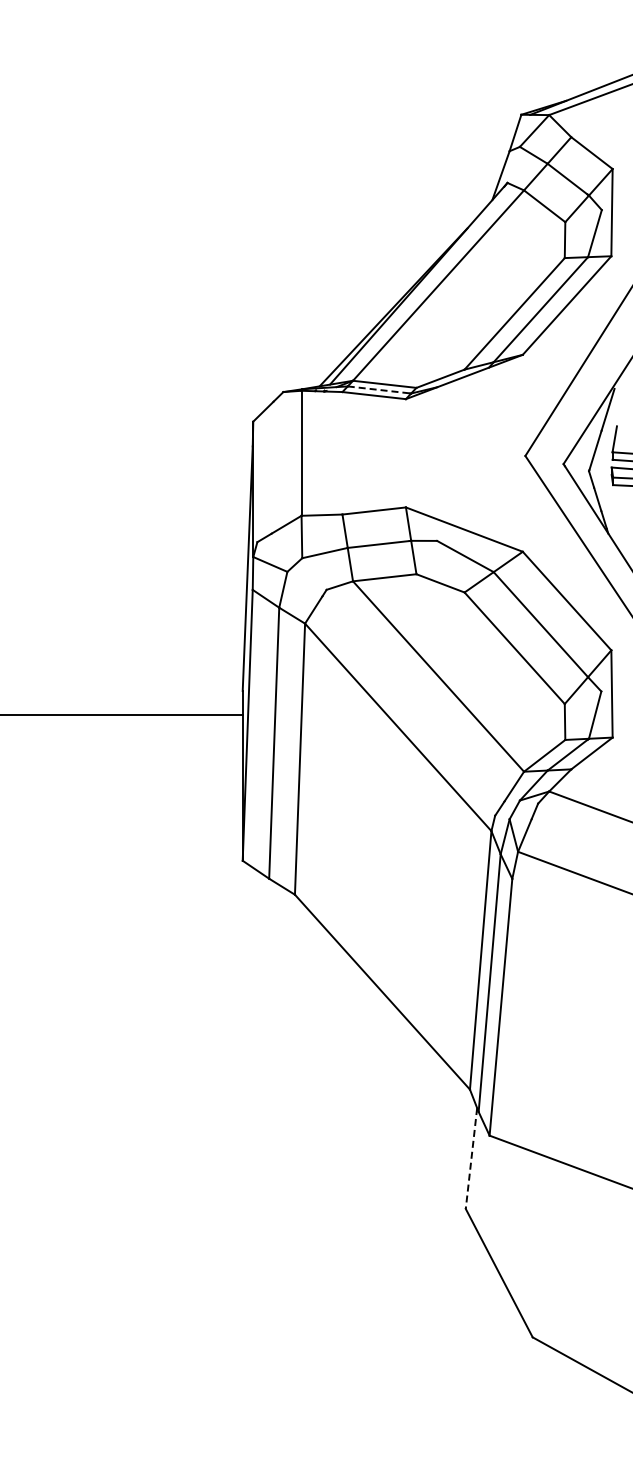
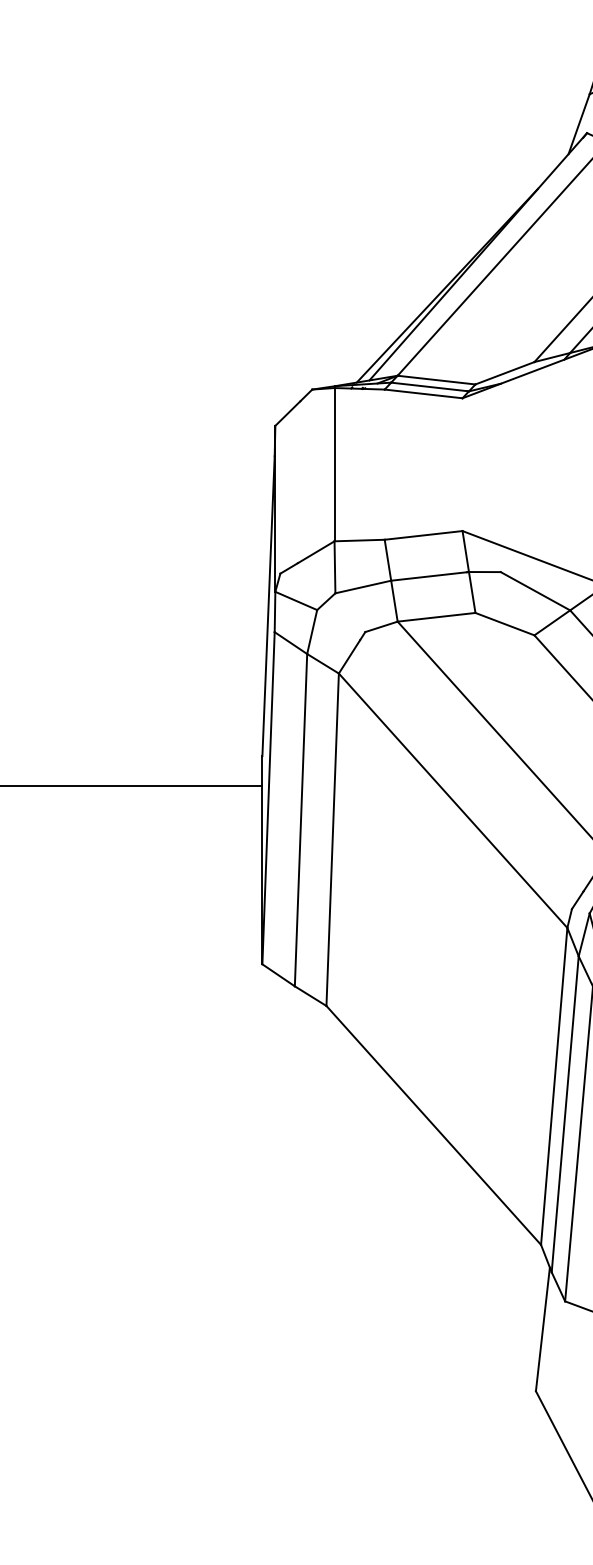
line: (379, 389) -> (430, 386), dashed -> solid
line: (471, 1158) -> (542, 1329), dashed -> solid

